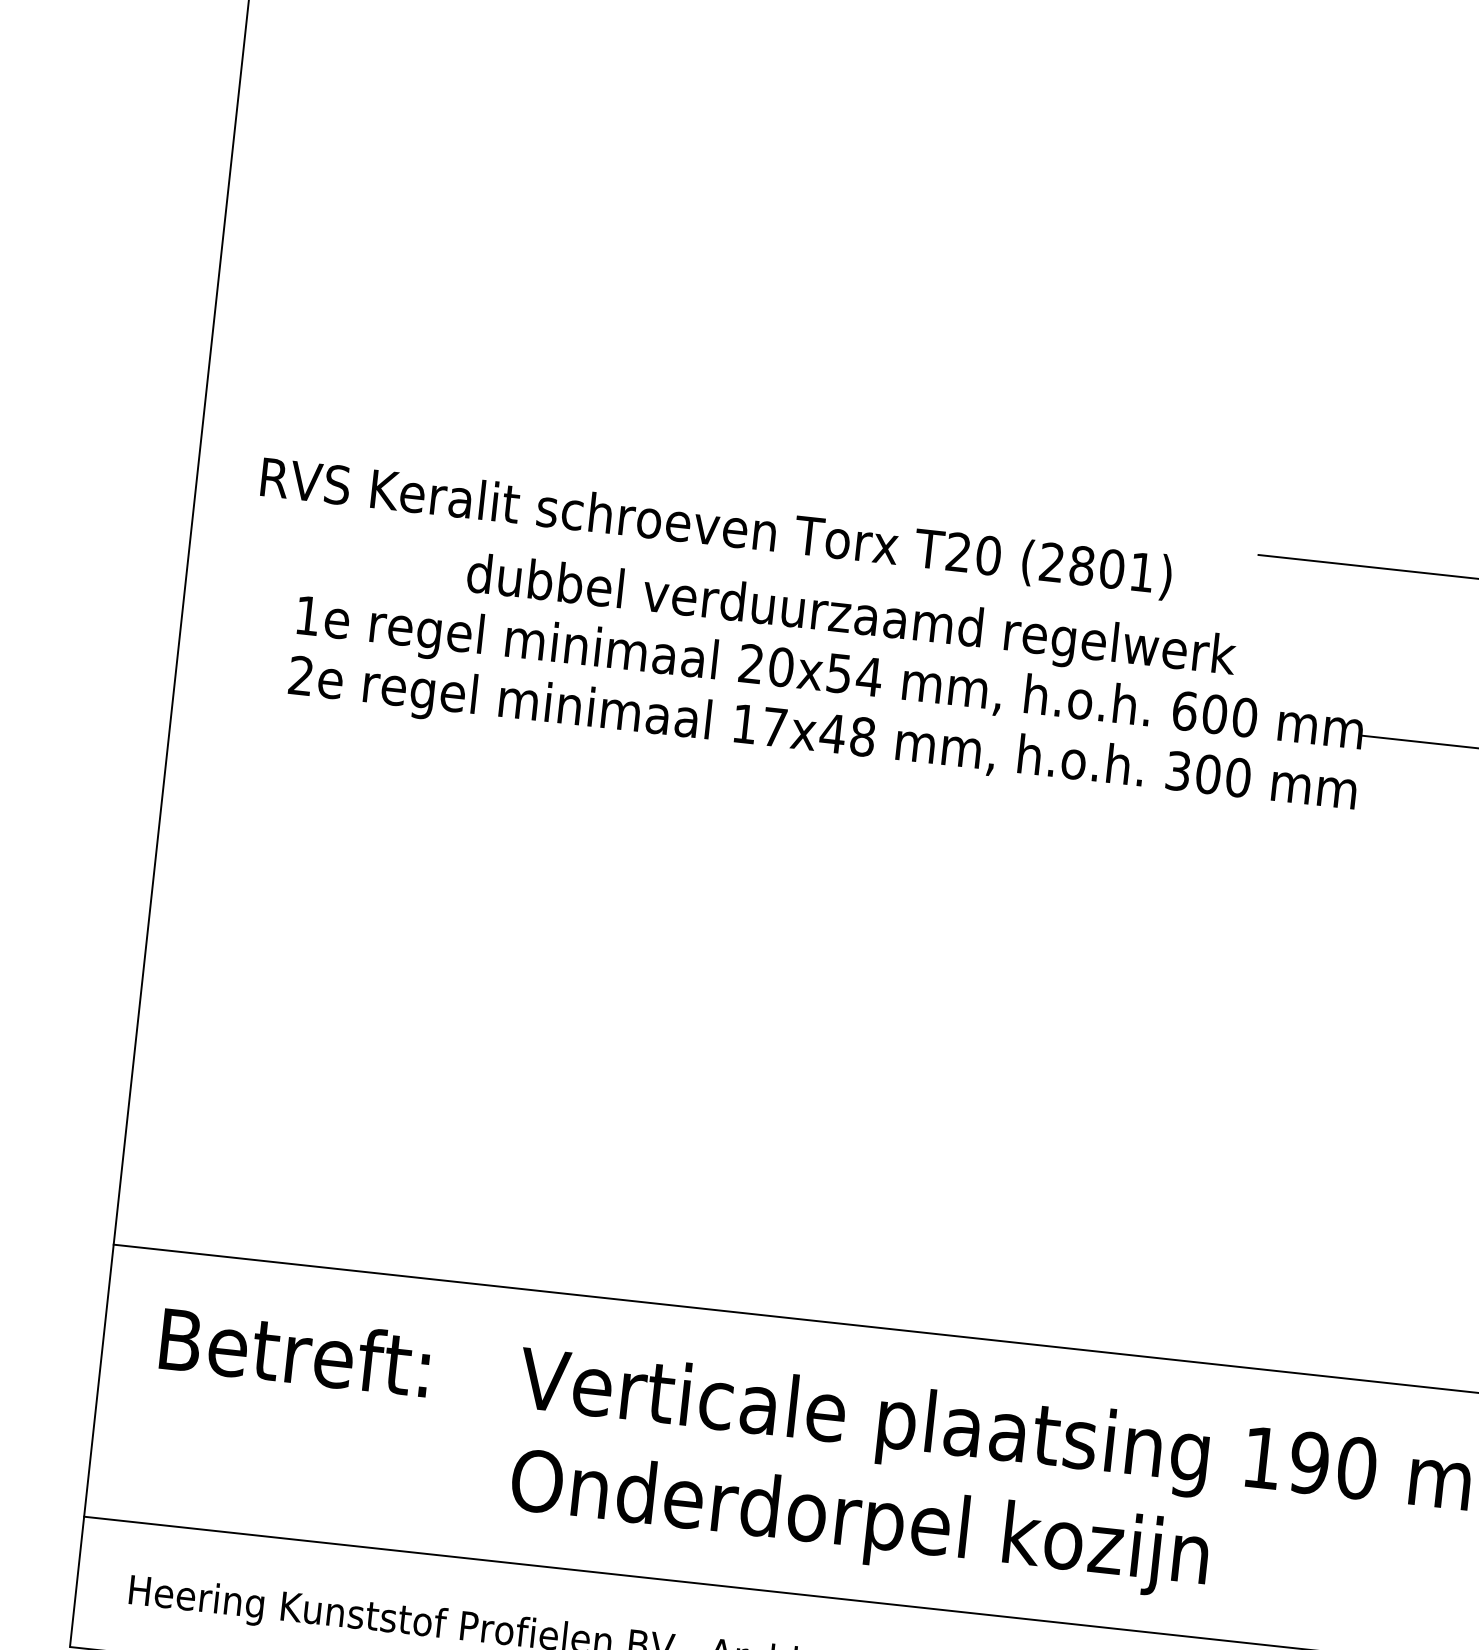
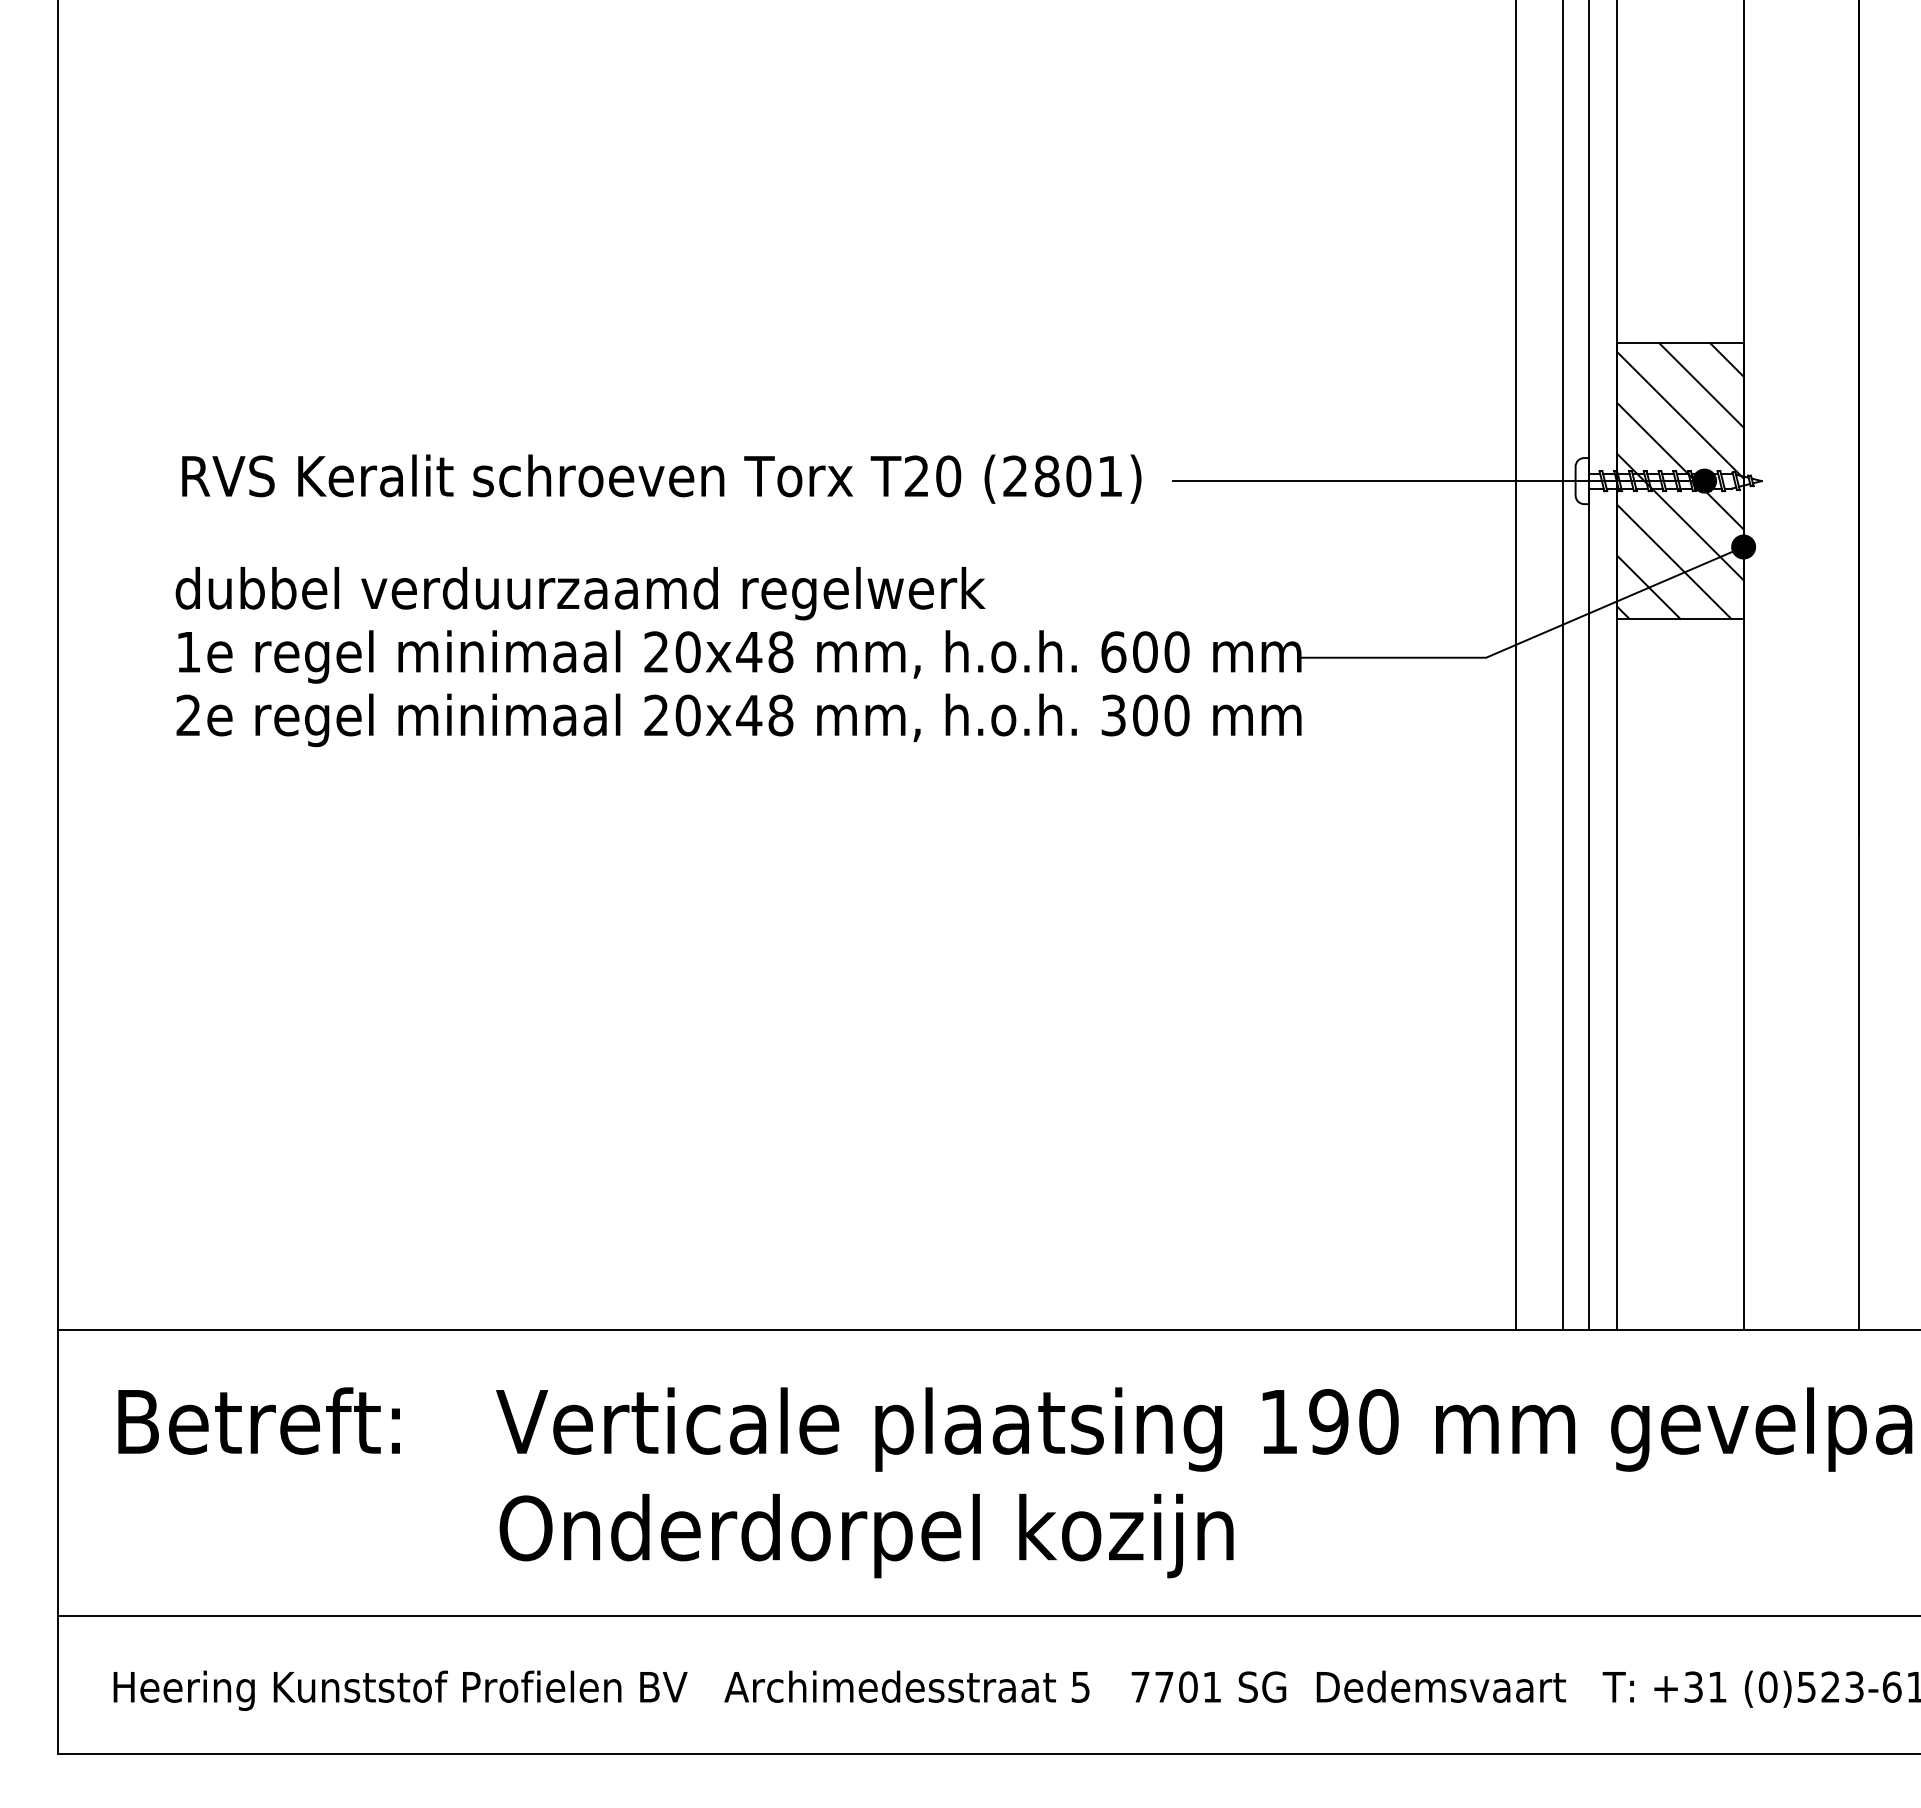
text: (716, 528) -> (661, 478), moved
text: (851, 618) -> (580, 593), moved
text: (853, 674) -> (764, 651), 20x54 -> 20x48
text: (759, 725) -> (672, 715), 17x48 -> 20x48

